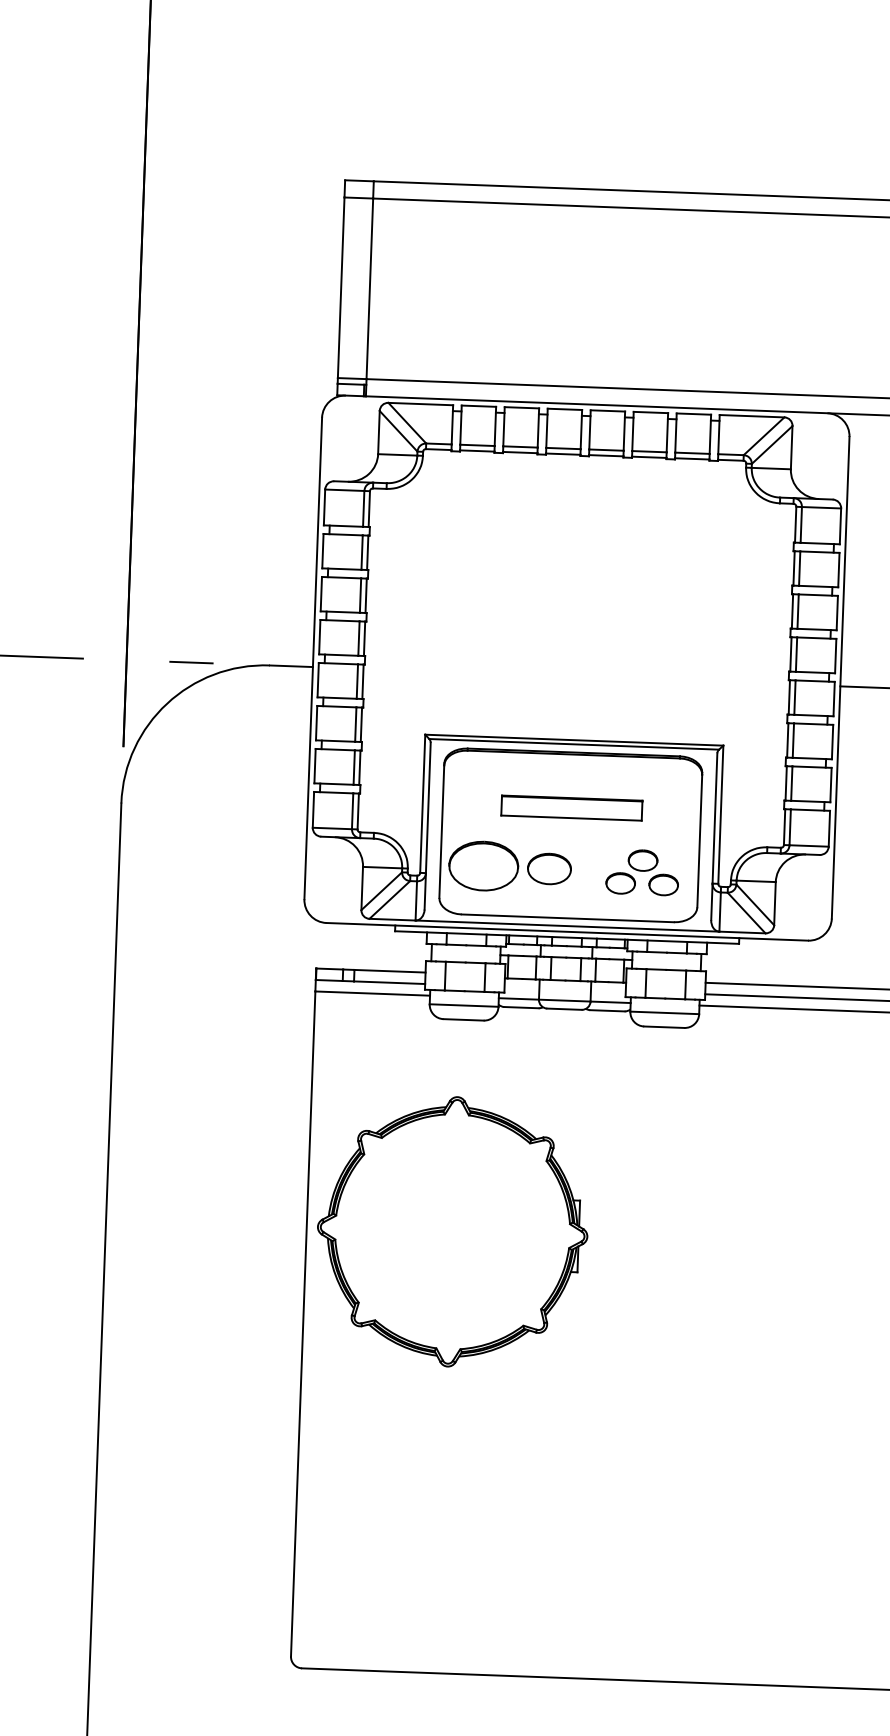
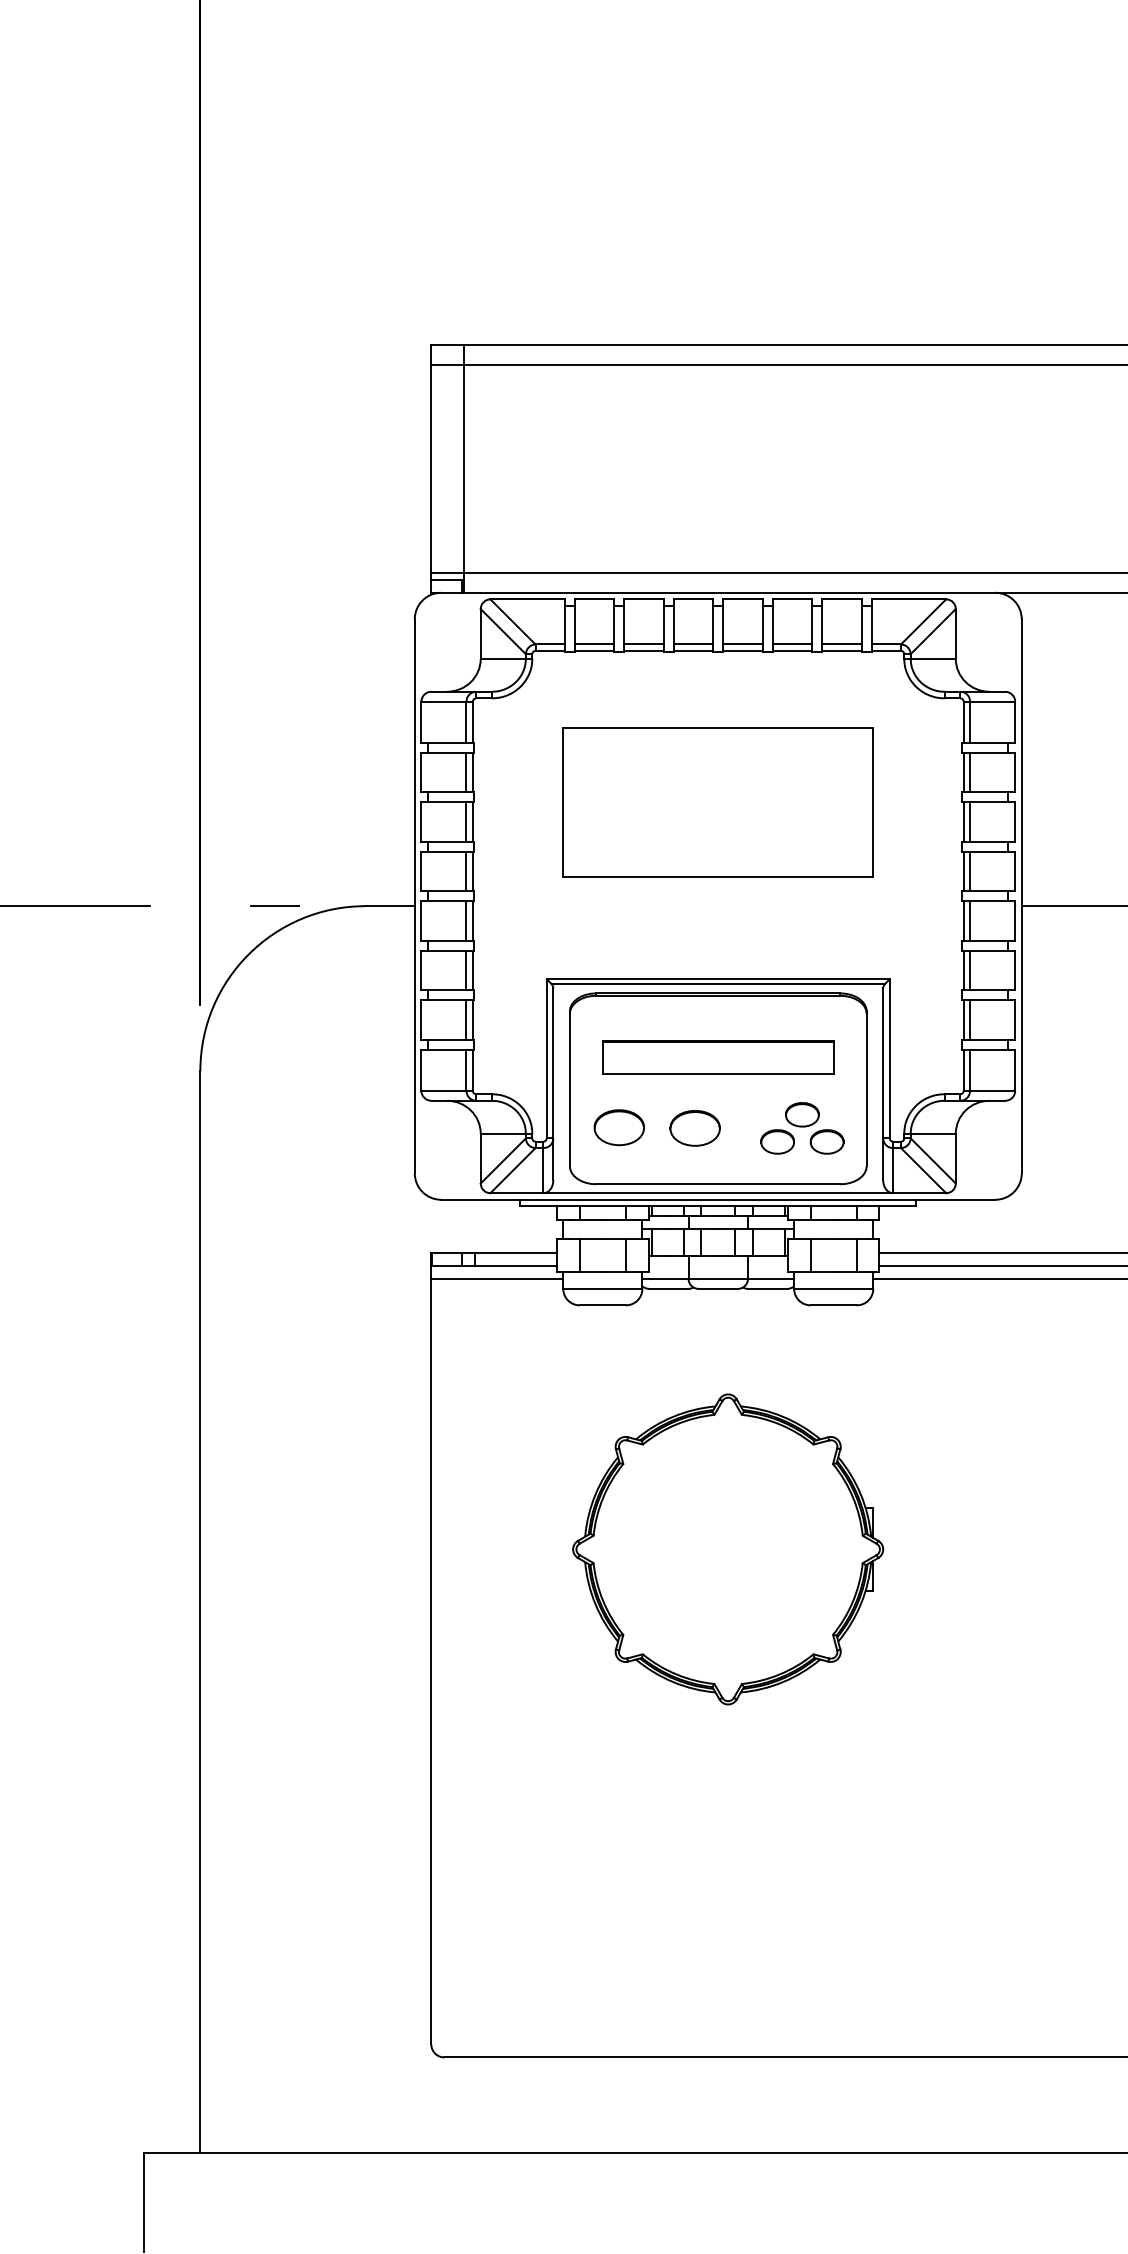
part: (579, 586) -> (717, 802), added
part: (572, 808) -> (718, 1057), size x1.43
part: (482, 865) -> (618, 1127), size x0.62
part: (452, 1231) -> (728, 1549), moved

